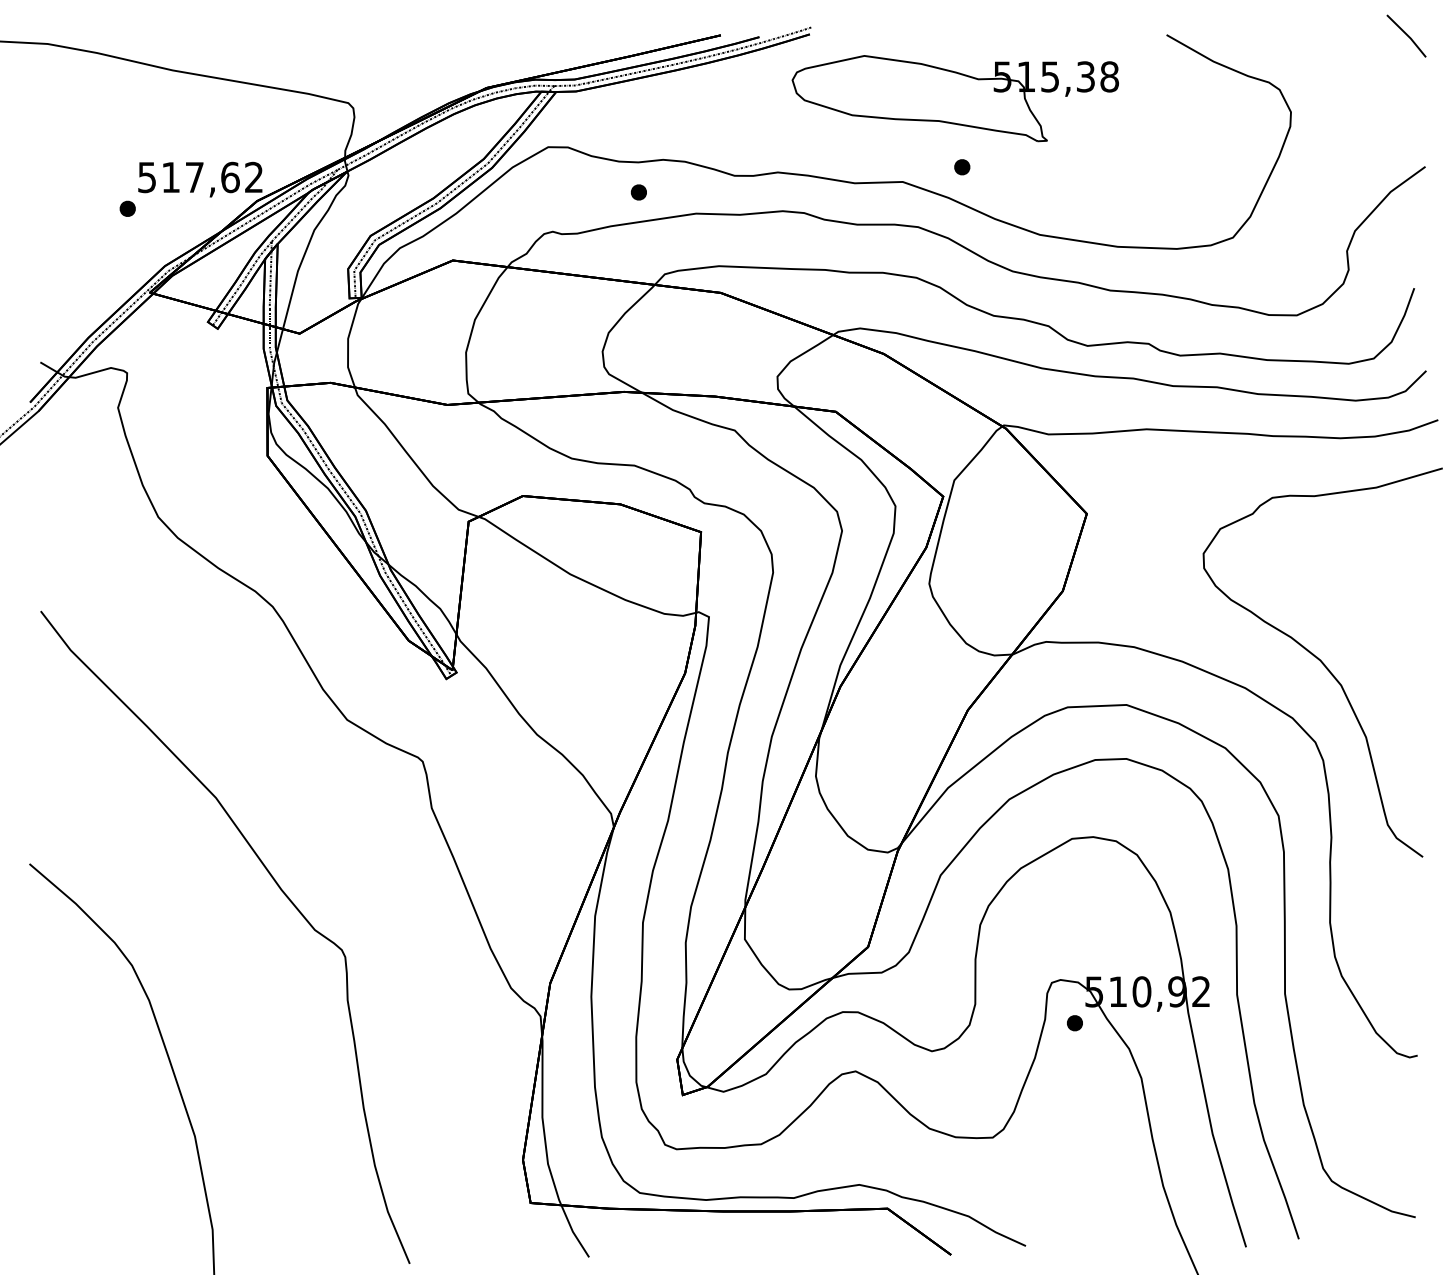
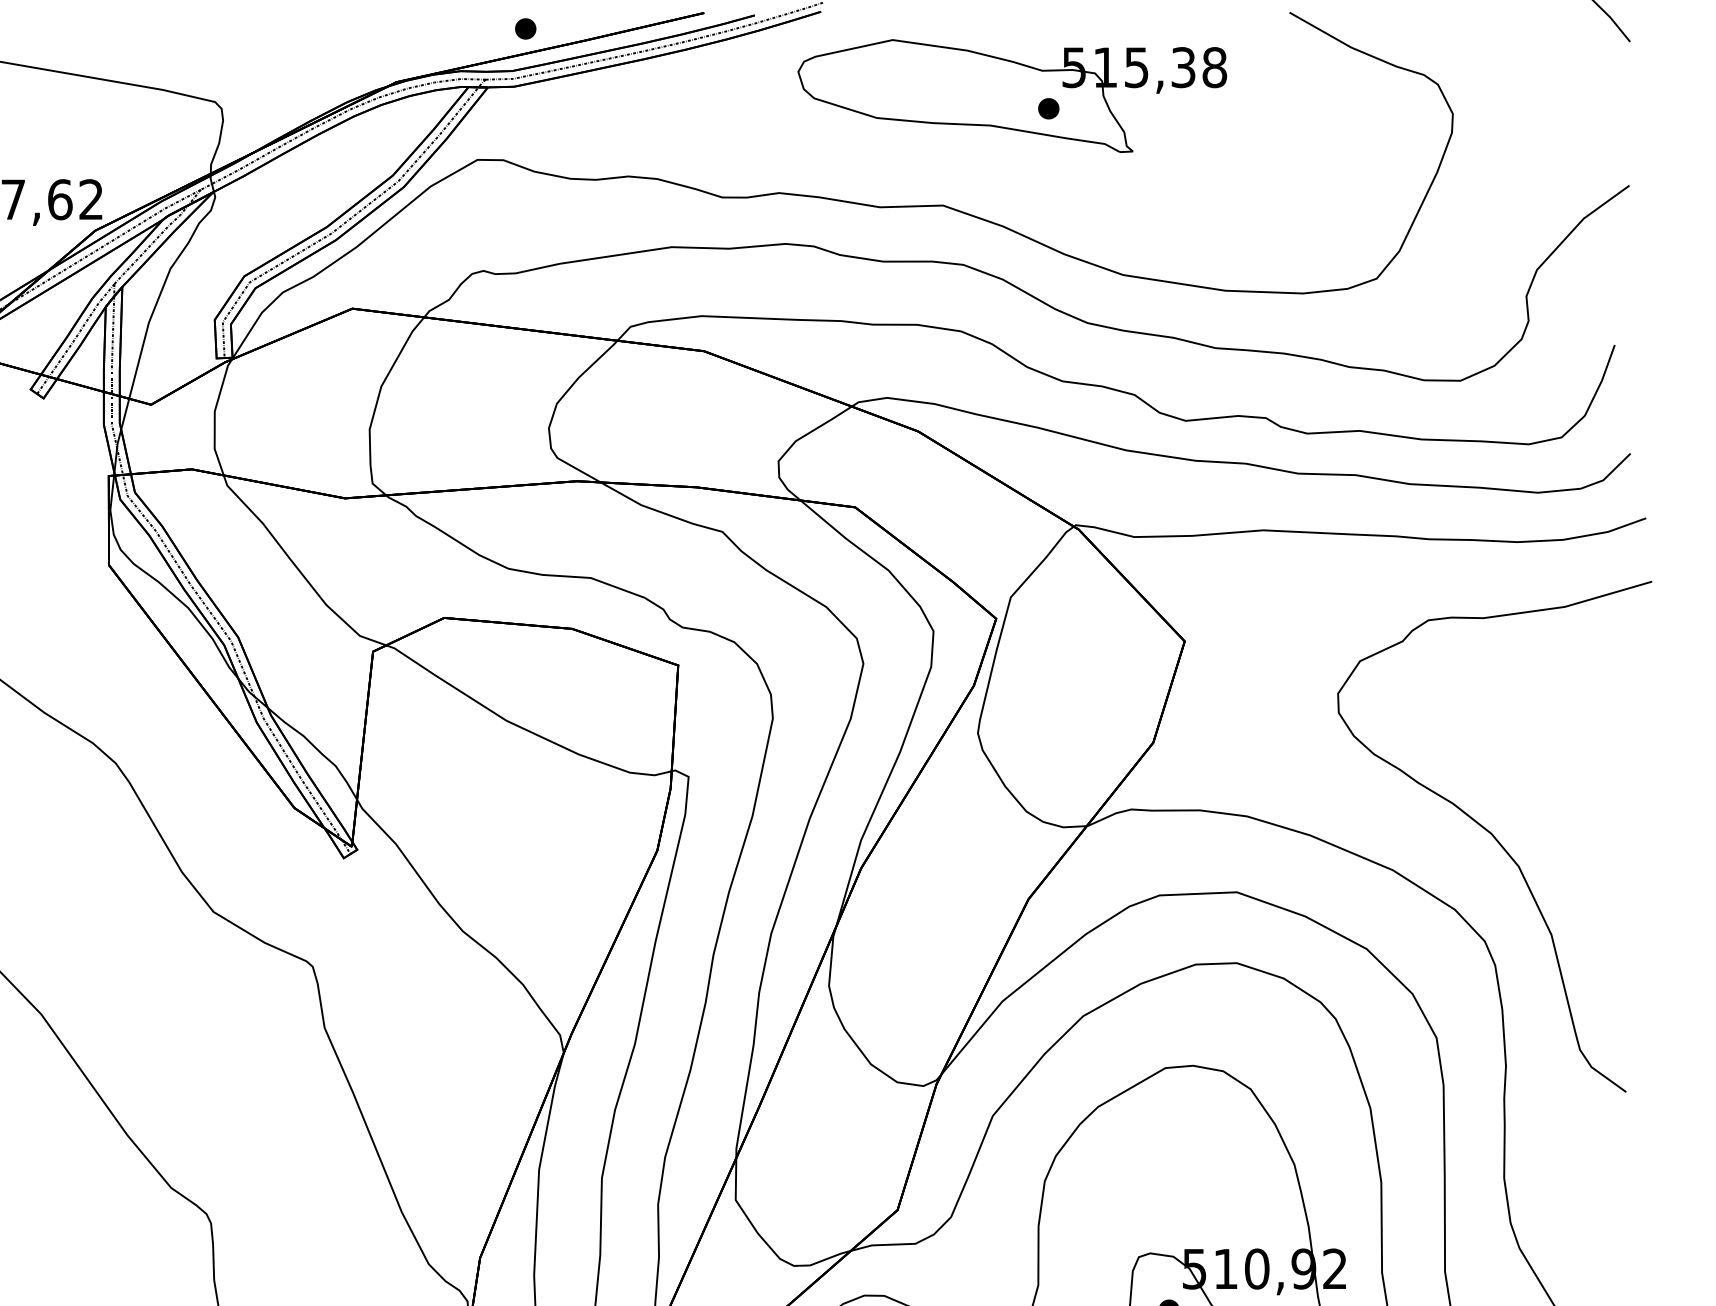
part: (962, 167) -> (1049, 109), moved
part: (638, 192) -> (525, 28), moved

